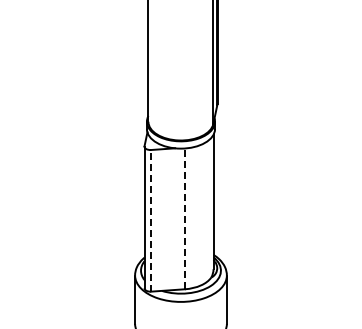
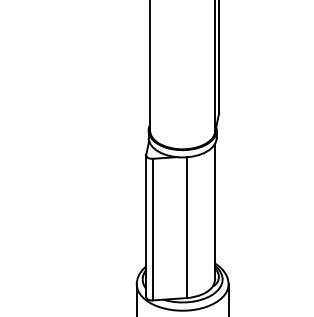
line: (184, 218) -> (186, 227), dashed -> solid
line: (151, 220) -> (153, 229), dashed -> solid

